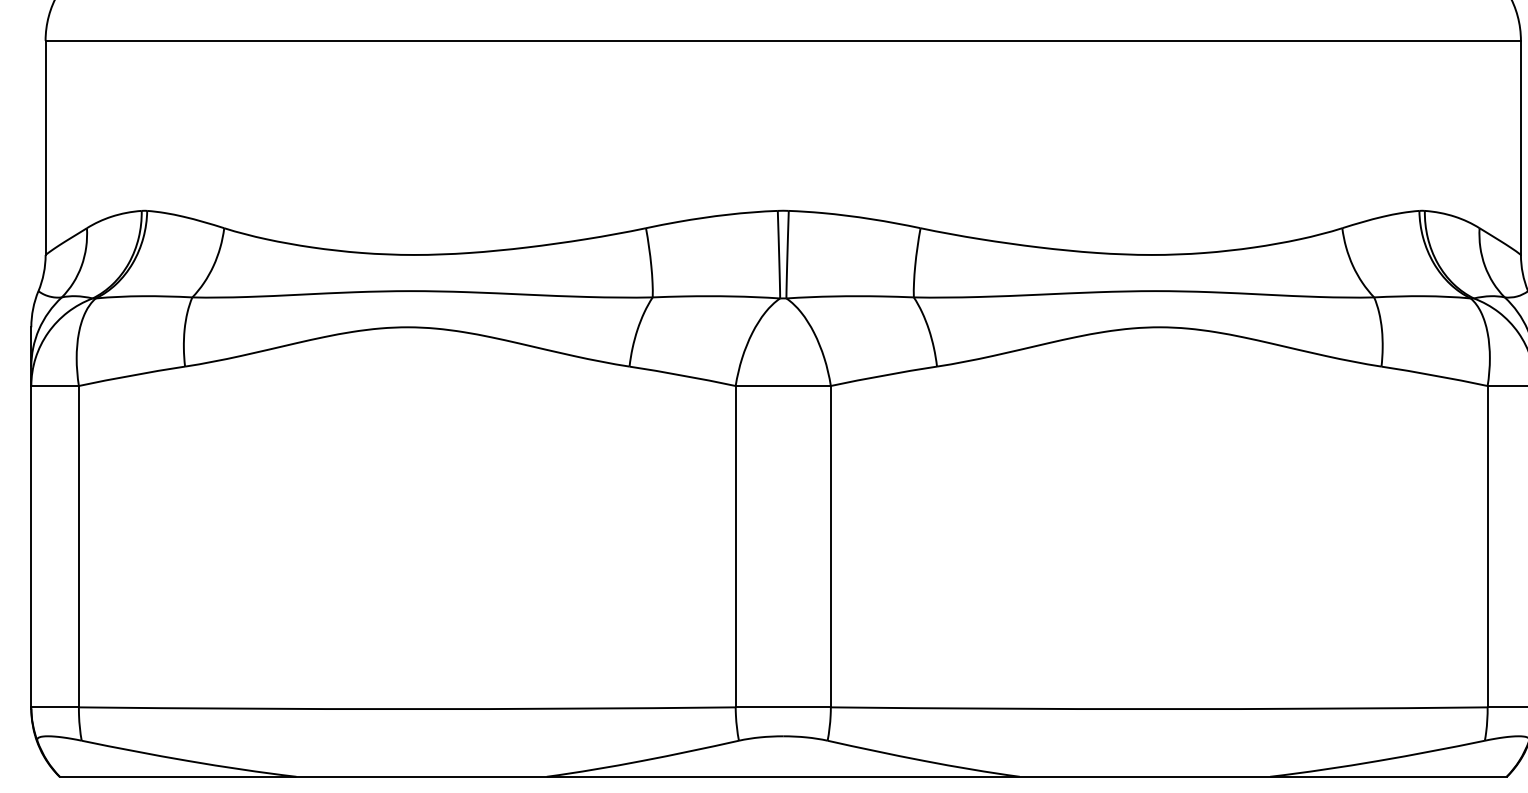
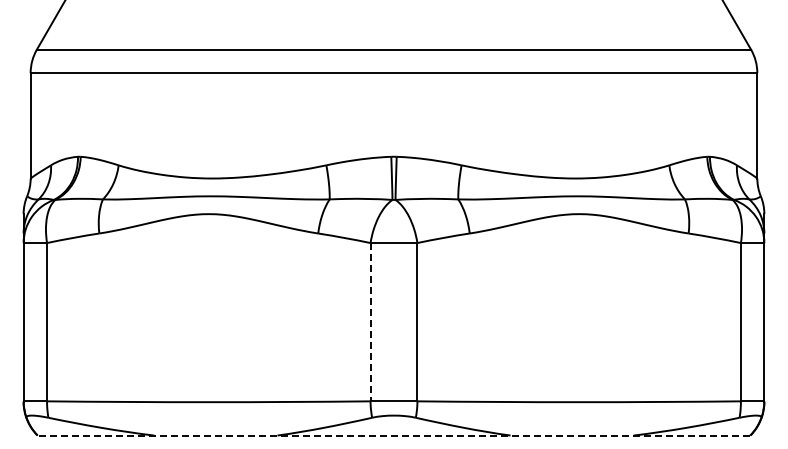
line: (735, 547) -> (370, 322), solid -> dashed
line: (782, 776) -> (393, 435), solid -> dashed

